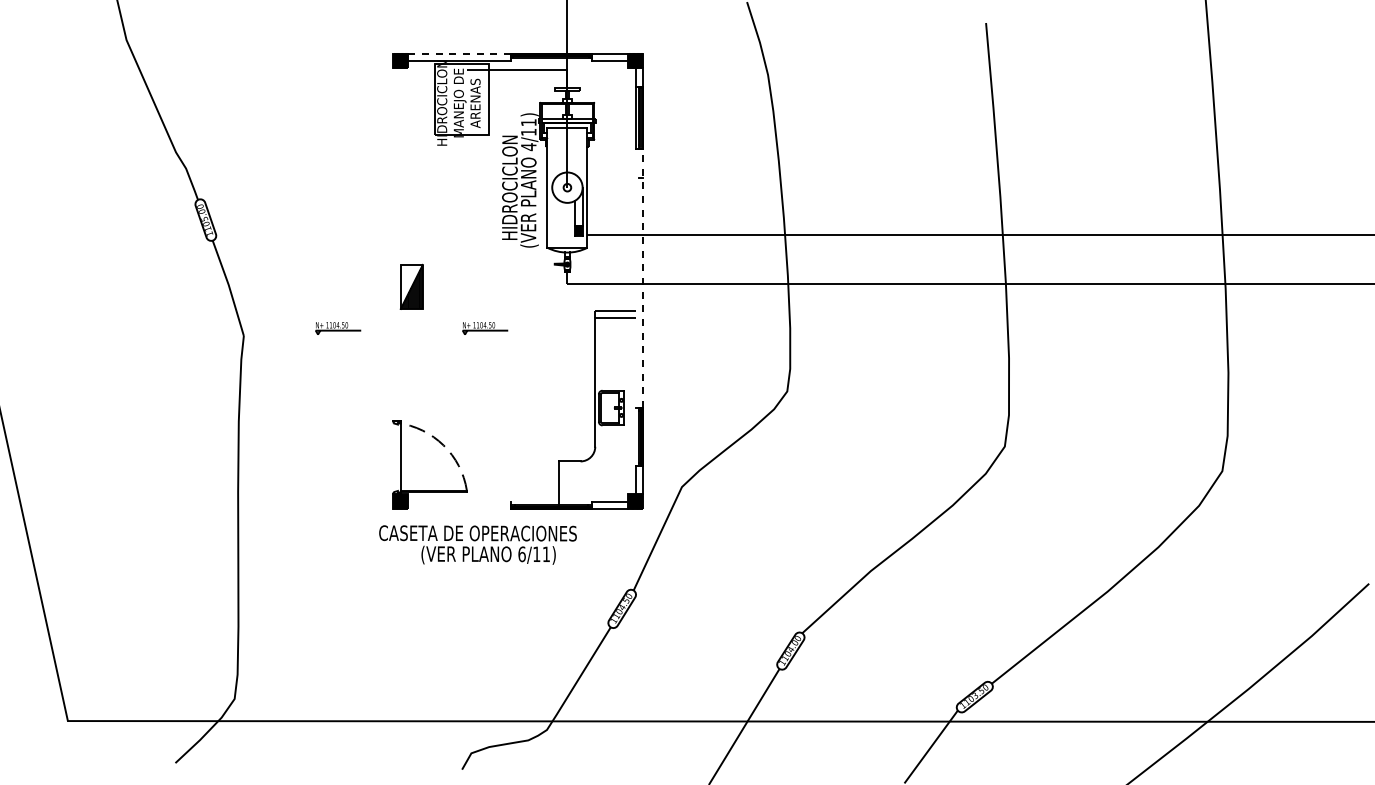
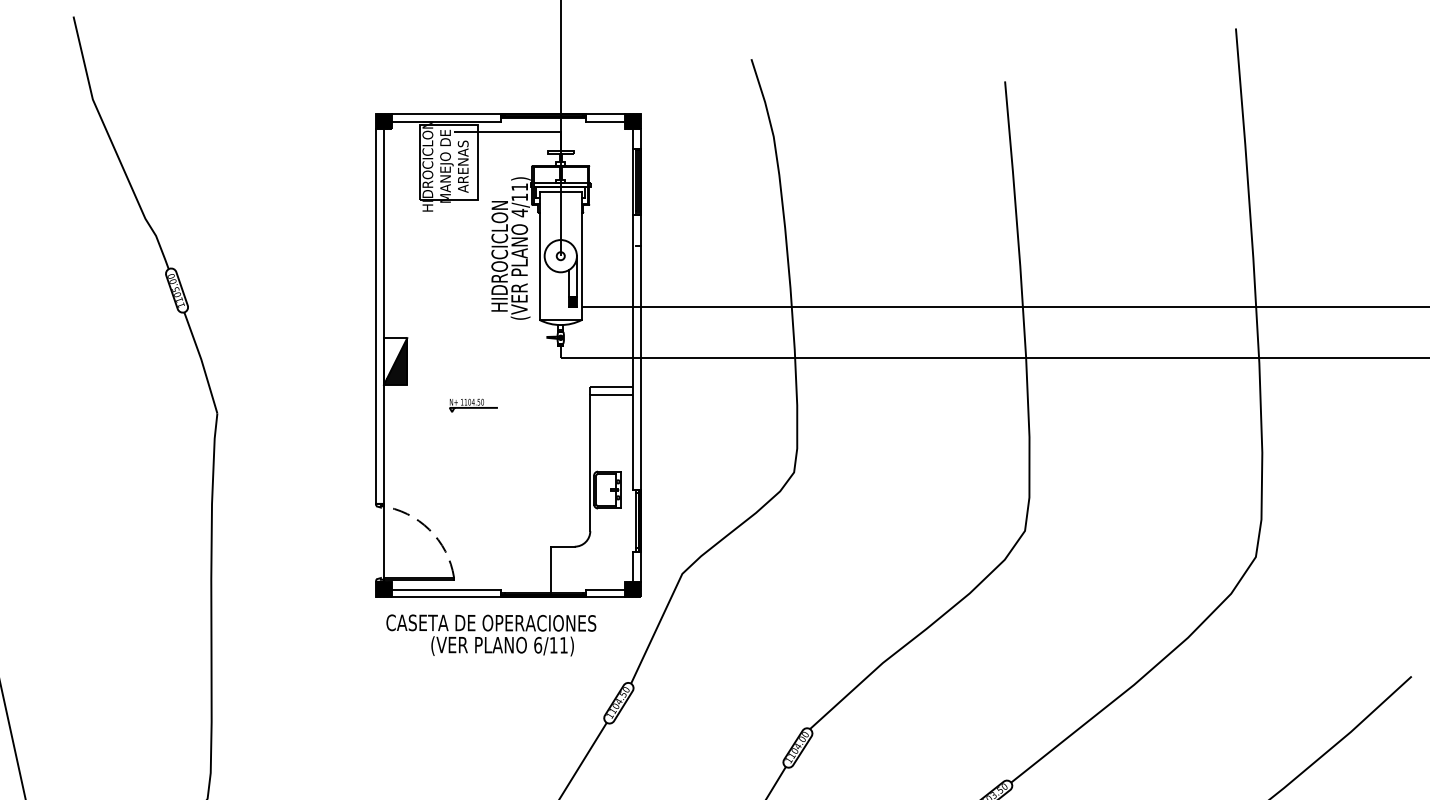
line: (460, 53) -> (447, 113), dashed -> solid
line: (393, 244) -> (376, 316), added
line: (400, 244) -> (383, 316), added
line: (635, 278) -> (633, 352), added
line: (642, 278) -> (640, 352), dashed -> solid
part: (338, 328) -> (317, 405), removed
line: (459, 501) -> (446, 589), added
line: (459, 509) -> (446, 597), added
text: (477, 544) -> (490, 634), moved

